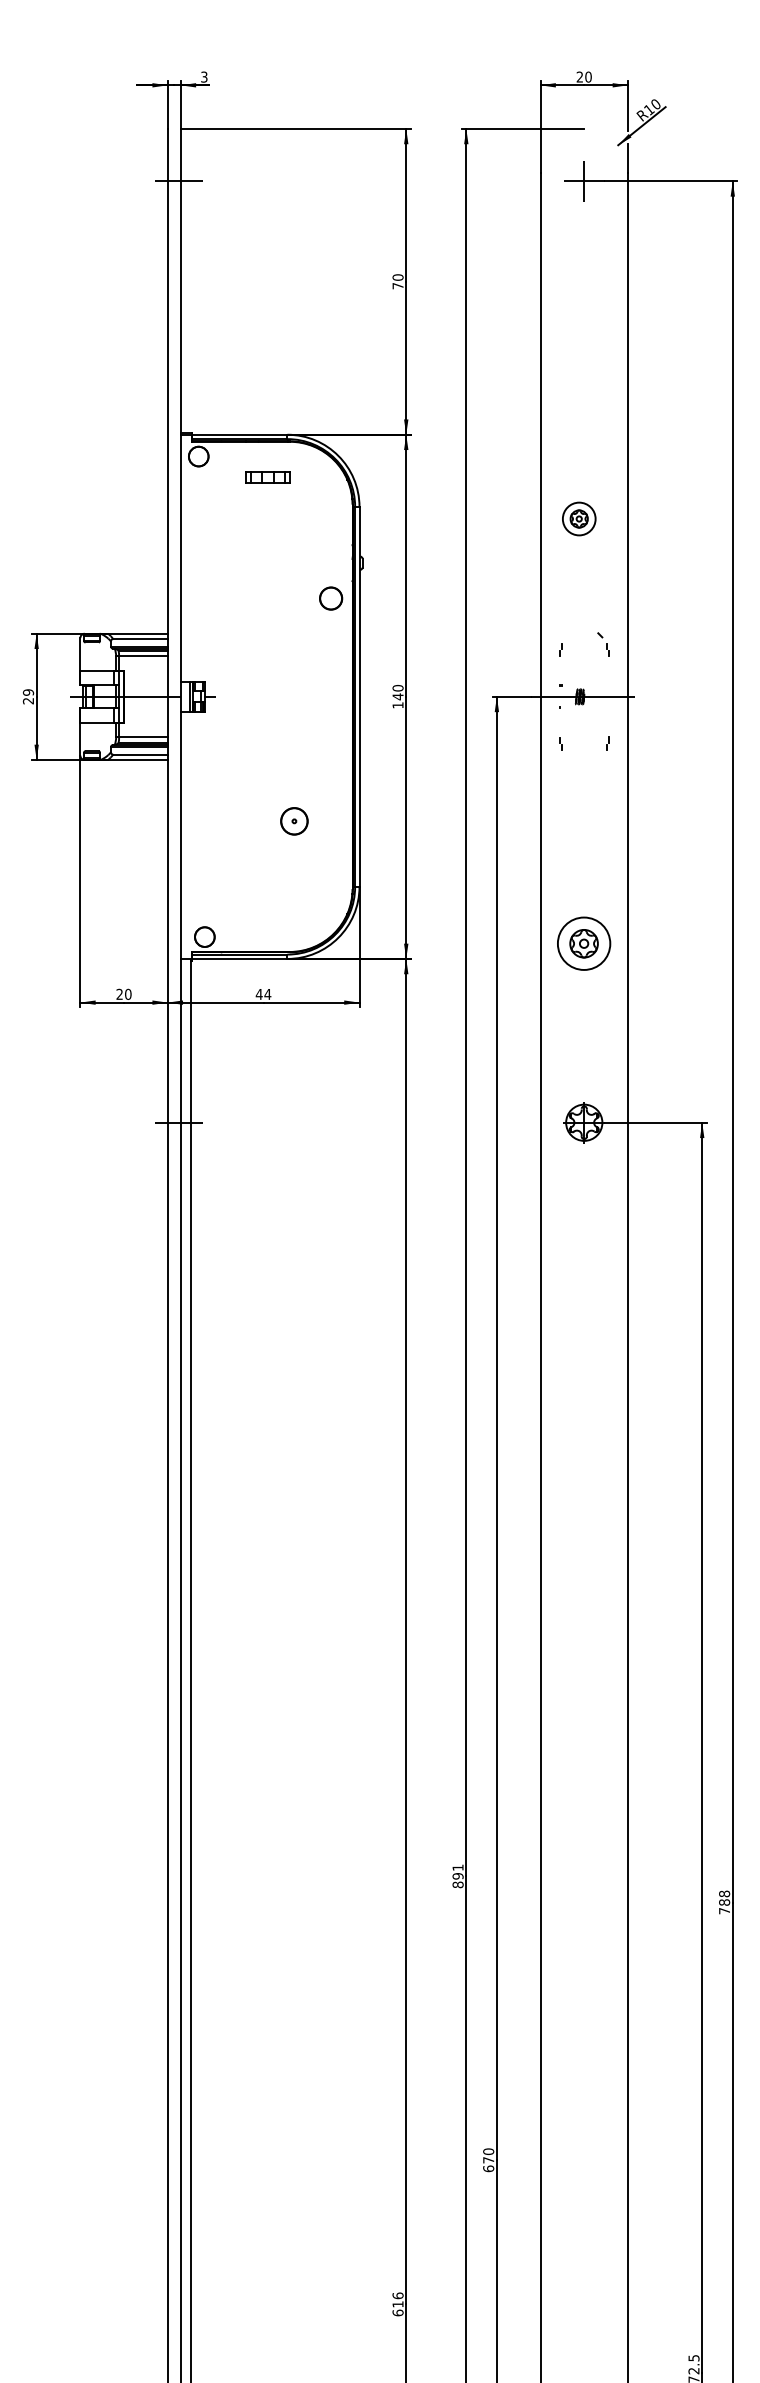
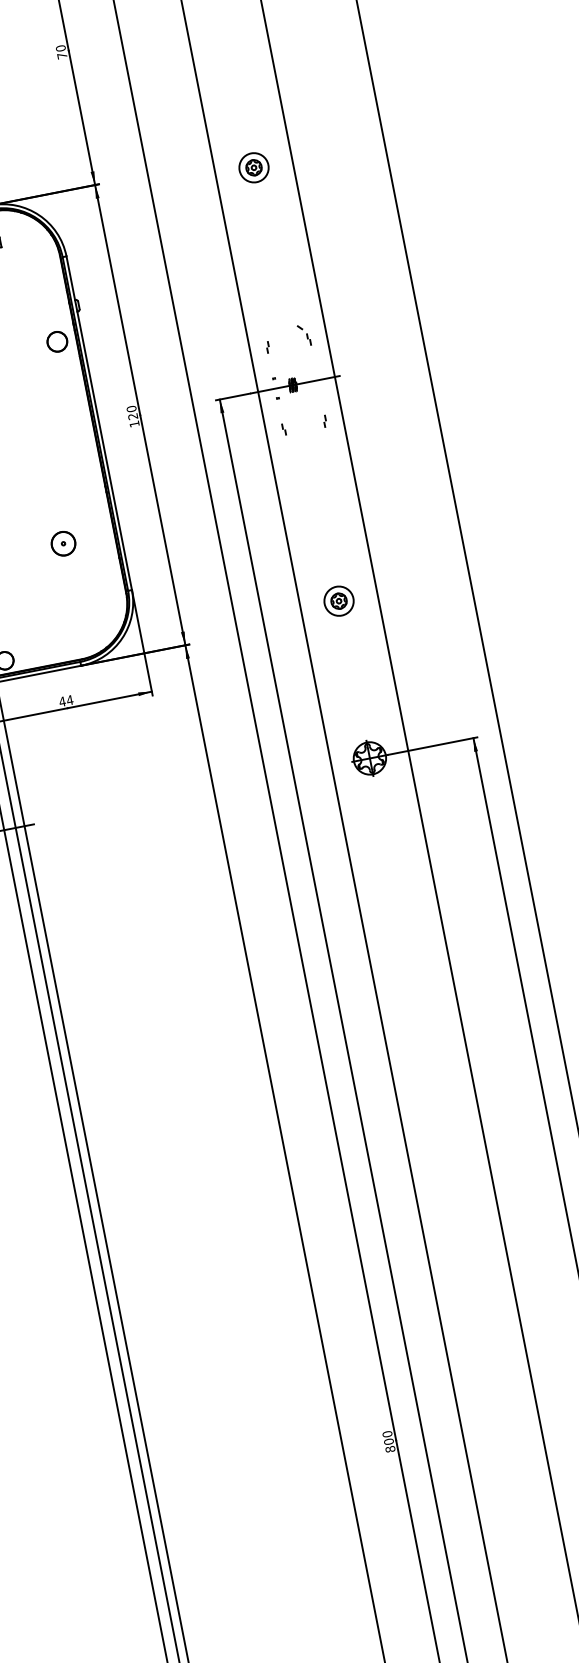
part: (579, 518) -> (254, 167), moved
text: (397, 696) -> (132, 416), 140 -> 120
part: (584, 943) -> (339, 601), size x0.62
text: (457, 1871) -> (387, 1437), 891 -> 800

